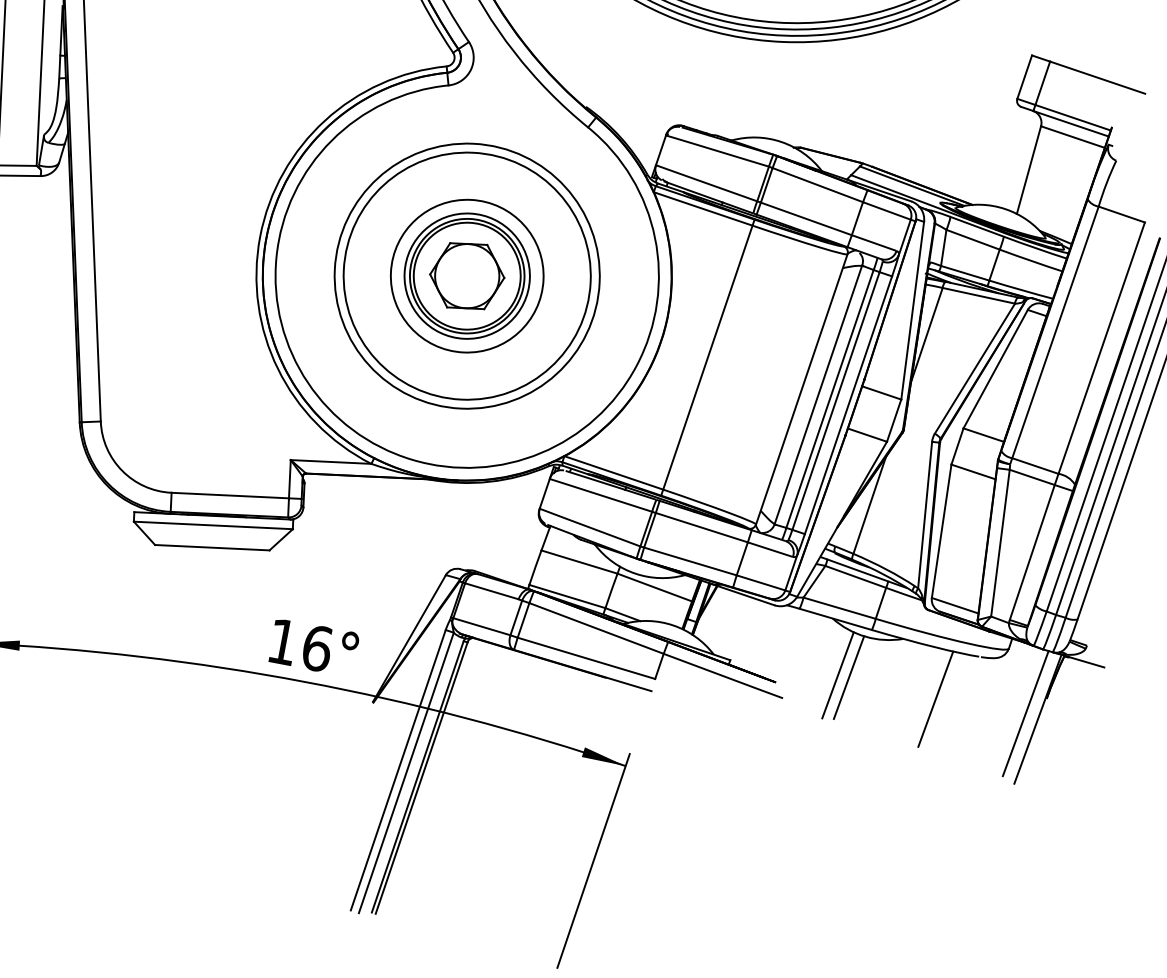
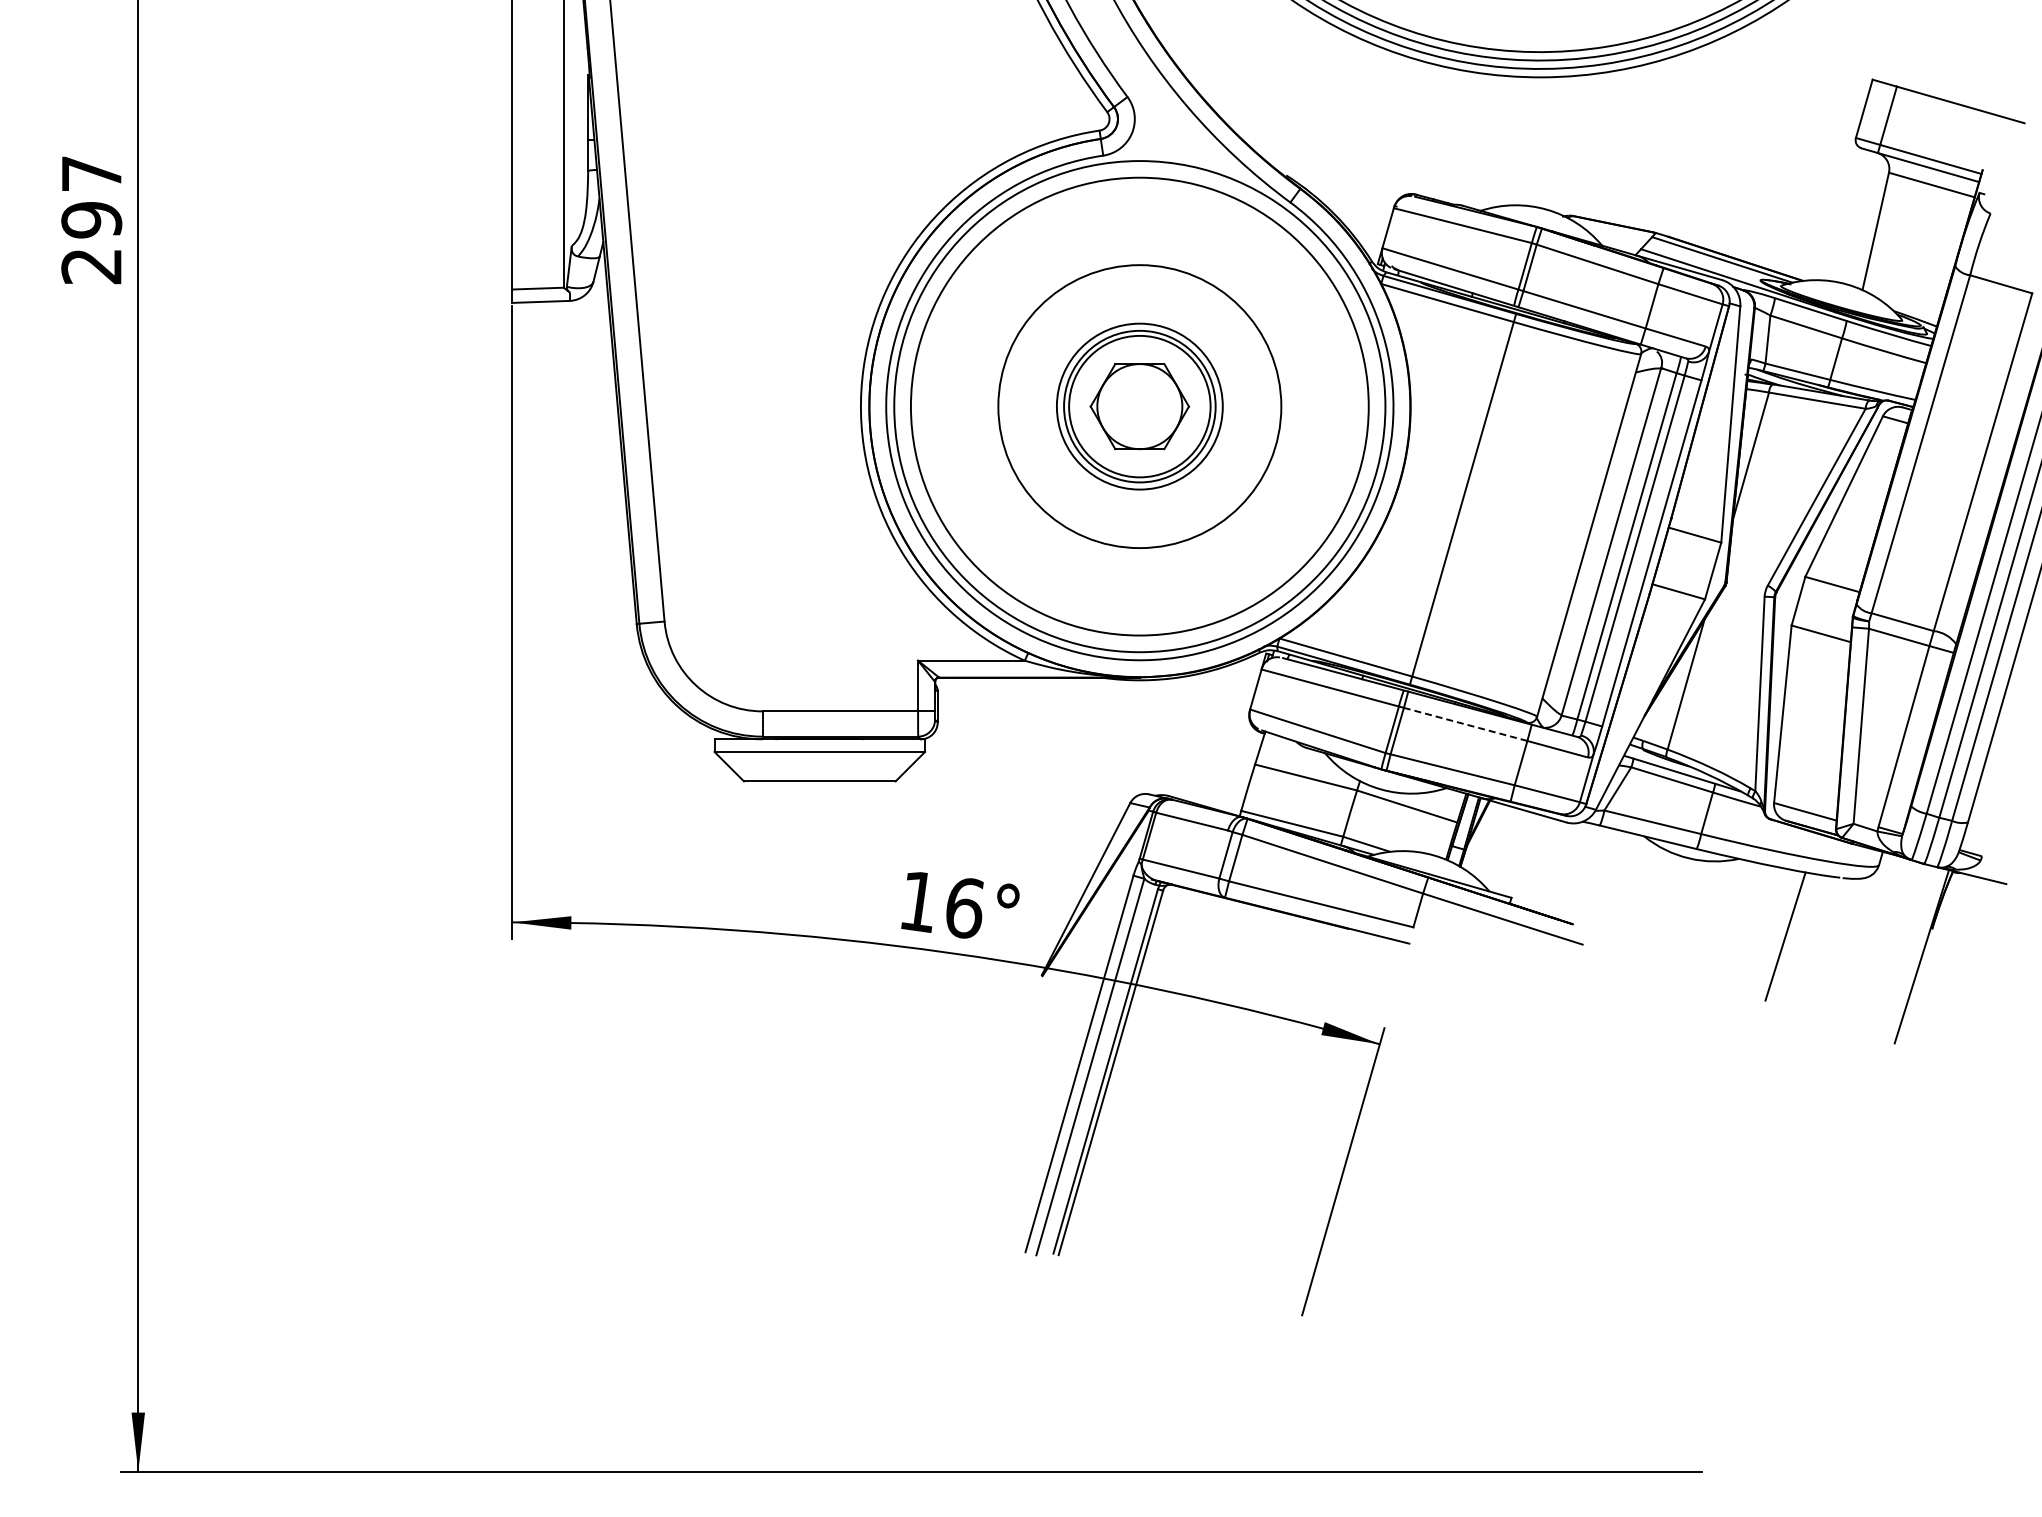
circle: (466, 276) -> (1139, 406), size x1.4
circle: (466, 276) -> (1139, 406), size x1.4
circle: (466, 276) -> (1139, 406), size x1.4
line: (701, 527) -> (1465, 724), solid -> dashed
line: (837, 675) -> (1654, 911), removed
line: (849, 677) -> (1669, 913), removed
line: (1025, 713) -> (1905, 949), removed

